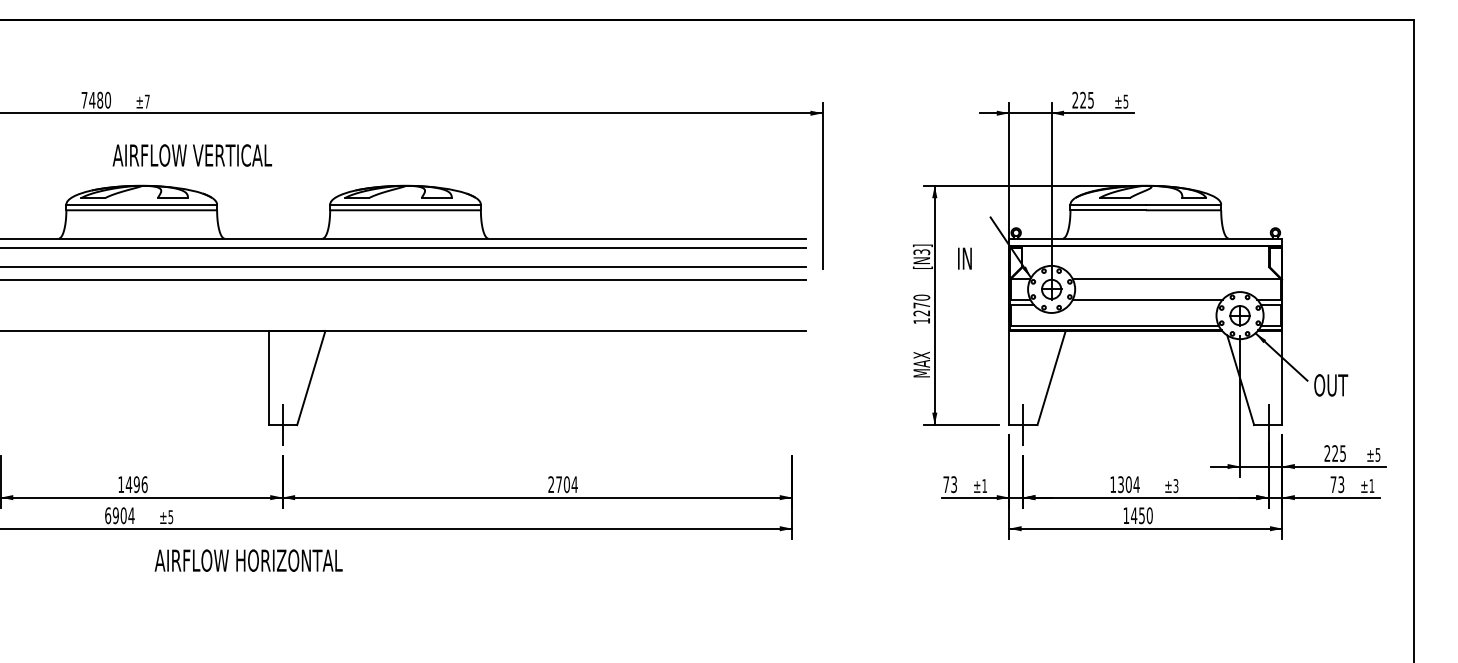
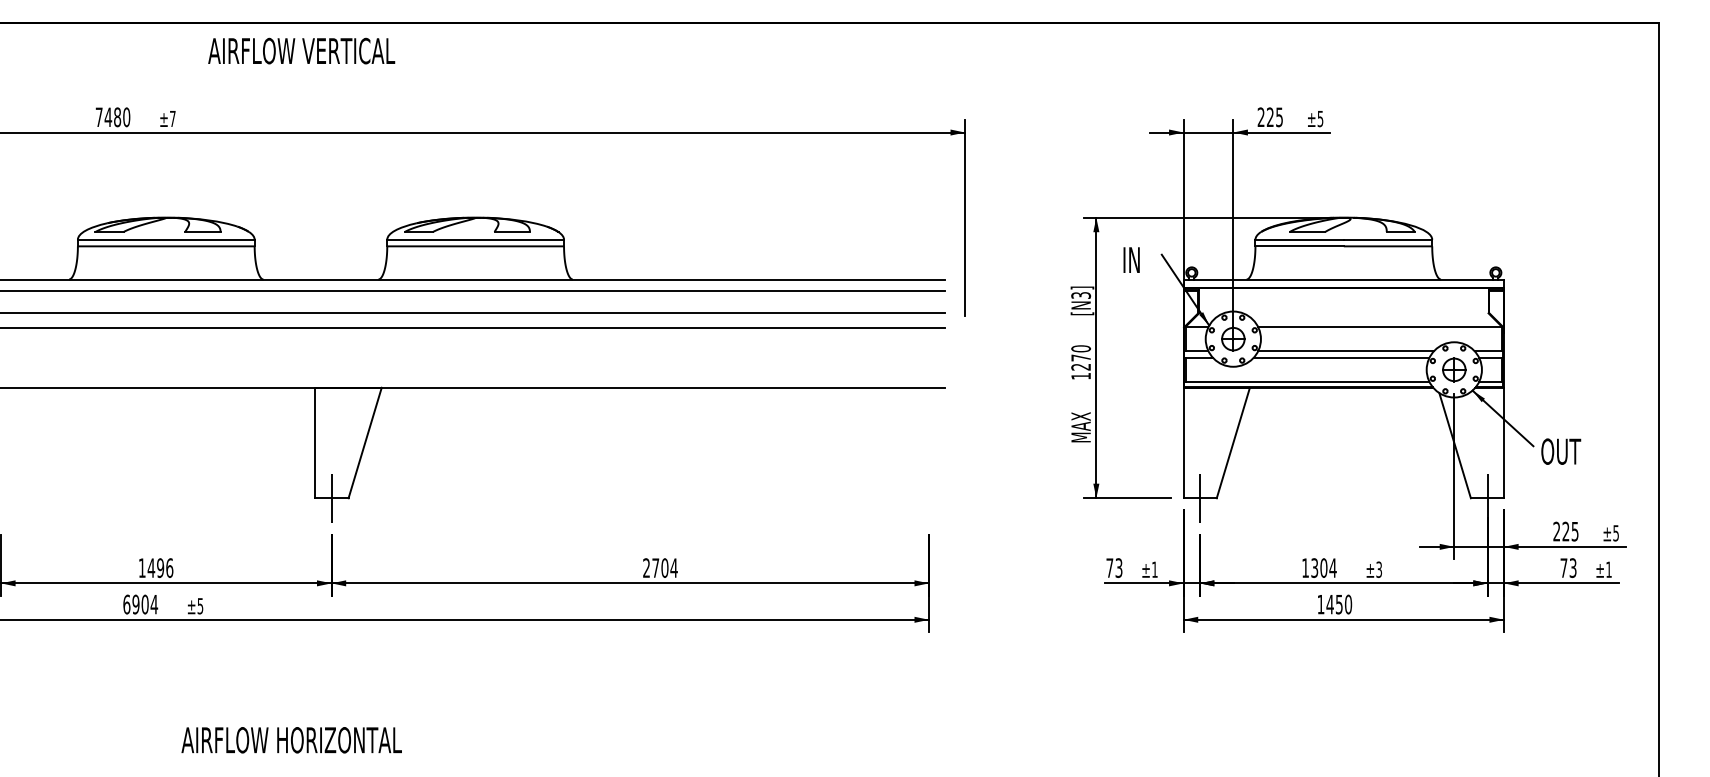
text: (192, 154) -> (301, 50), moved
text: (964, 258) -> (1131, 259), moved
line: (1143, 305) -> (1341, 357), added
text: (248, 560) -> (291, 740), moved

